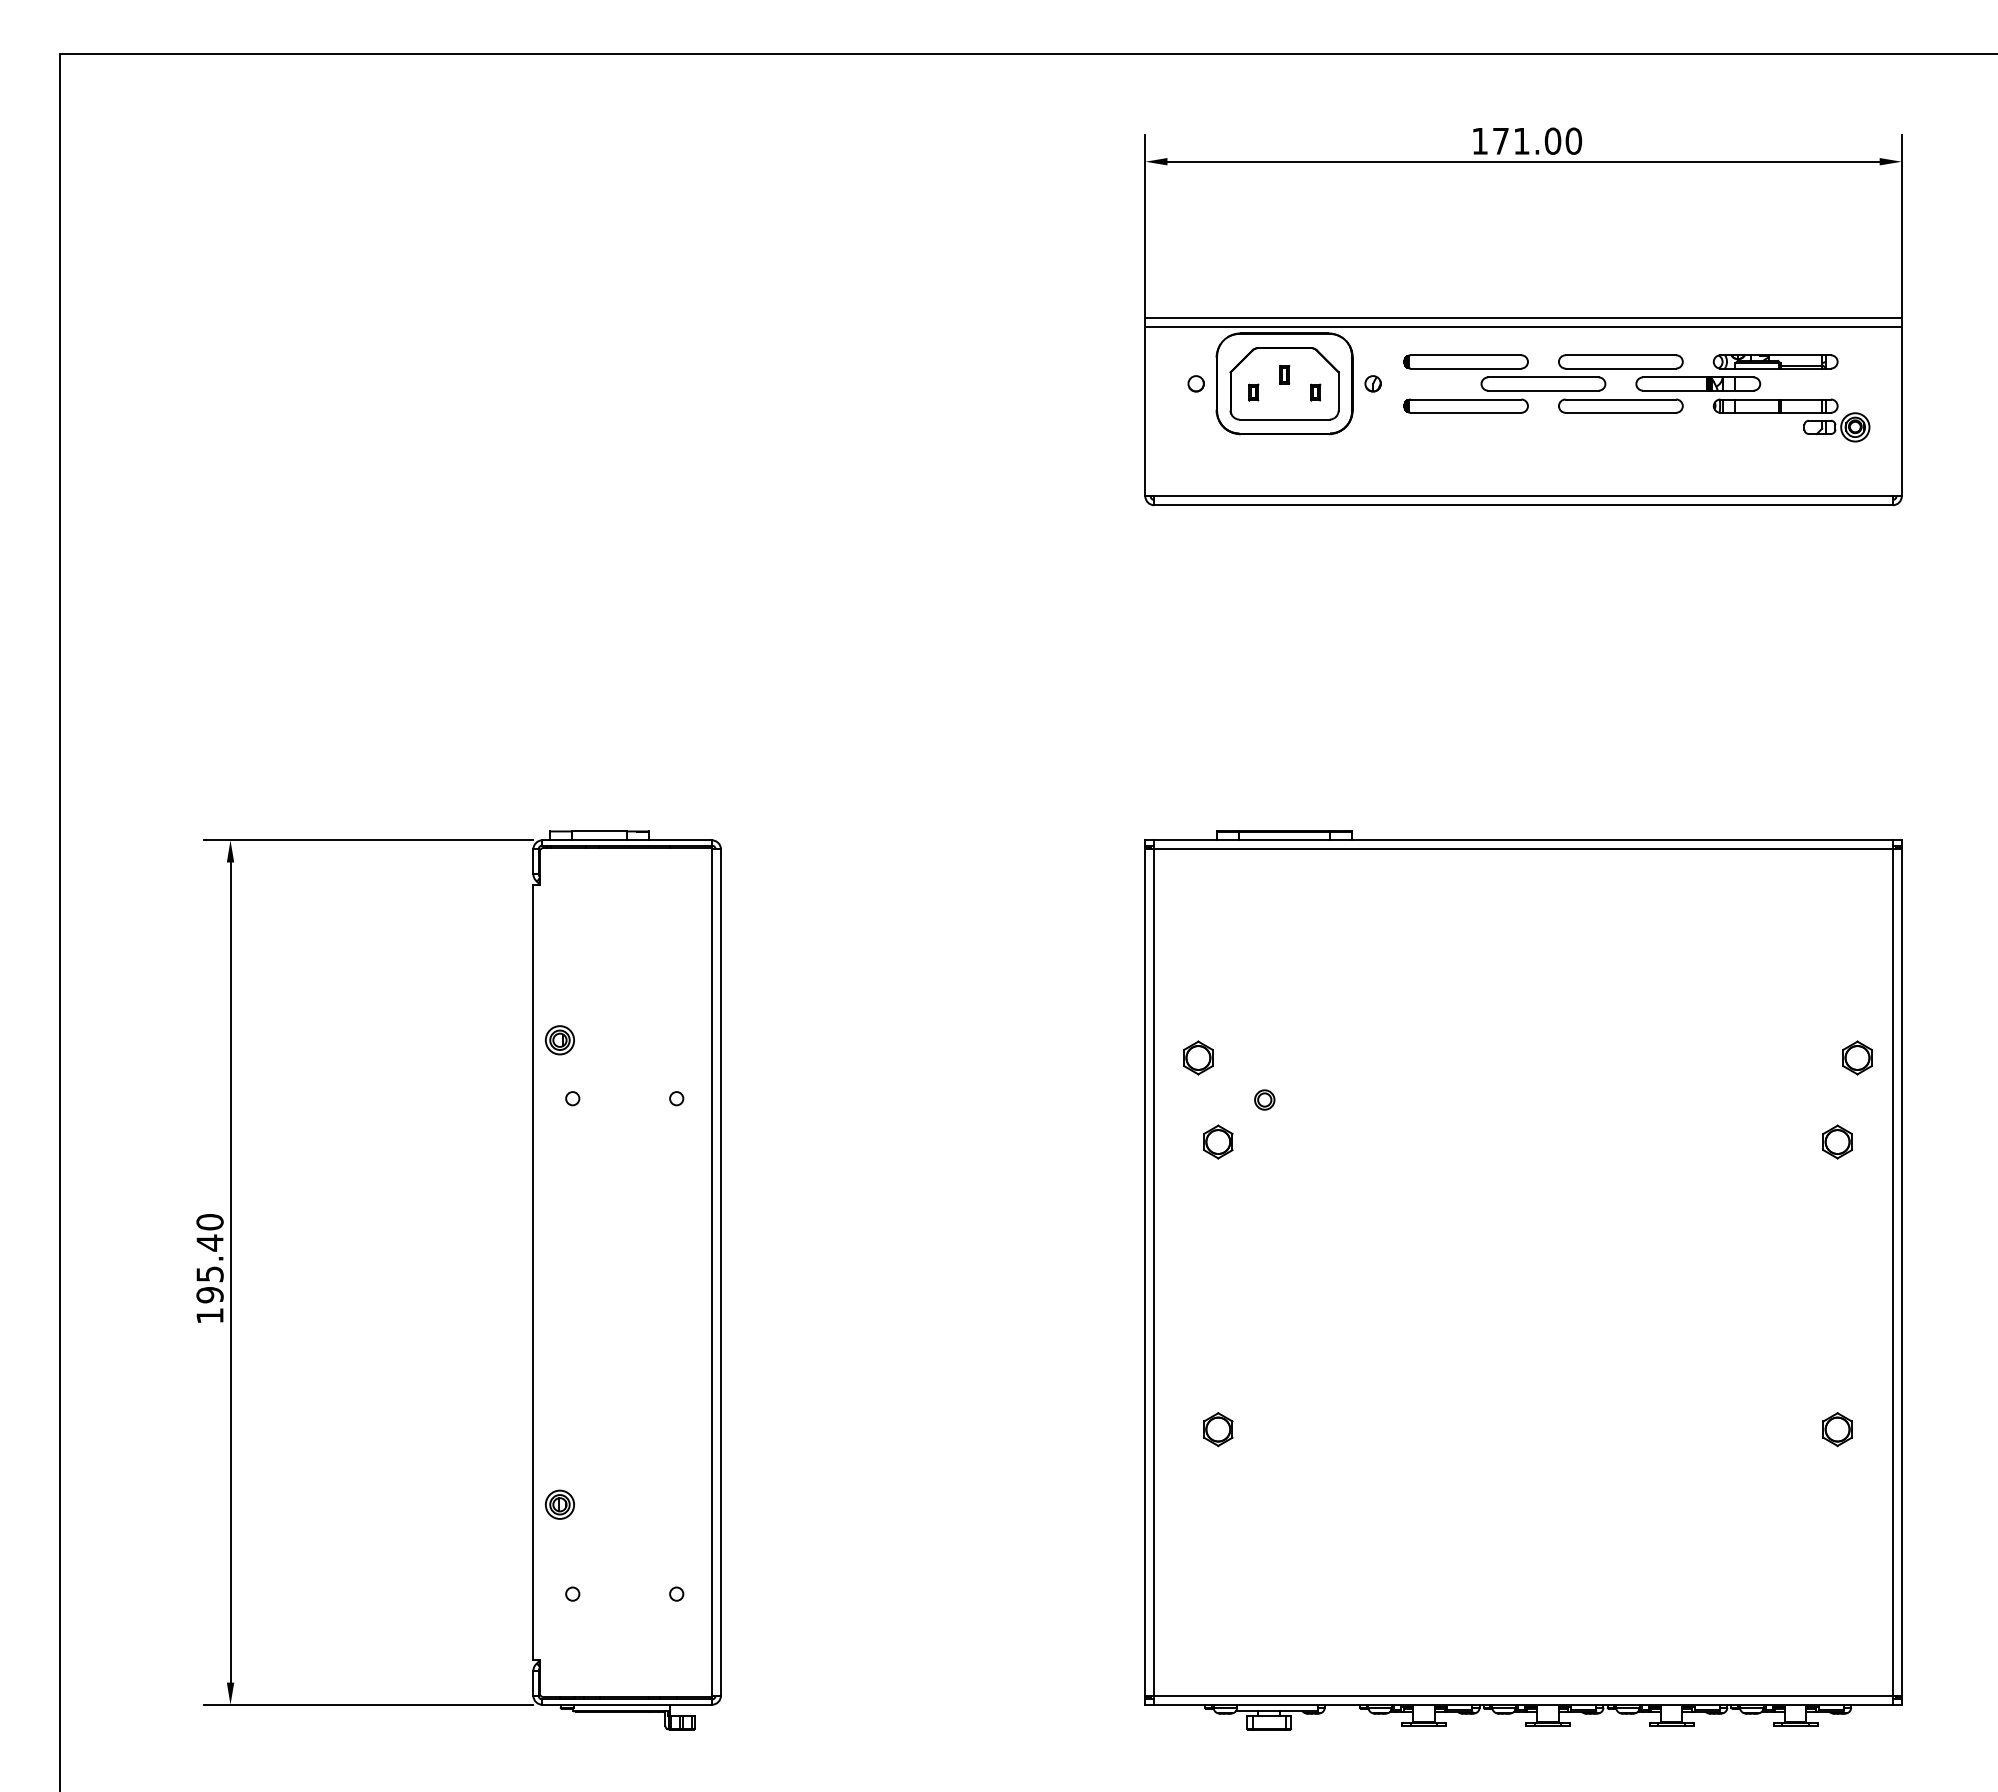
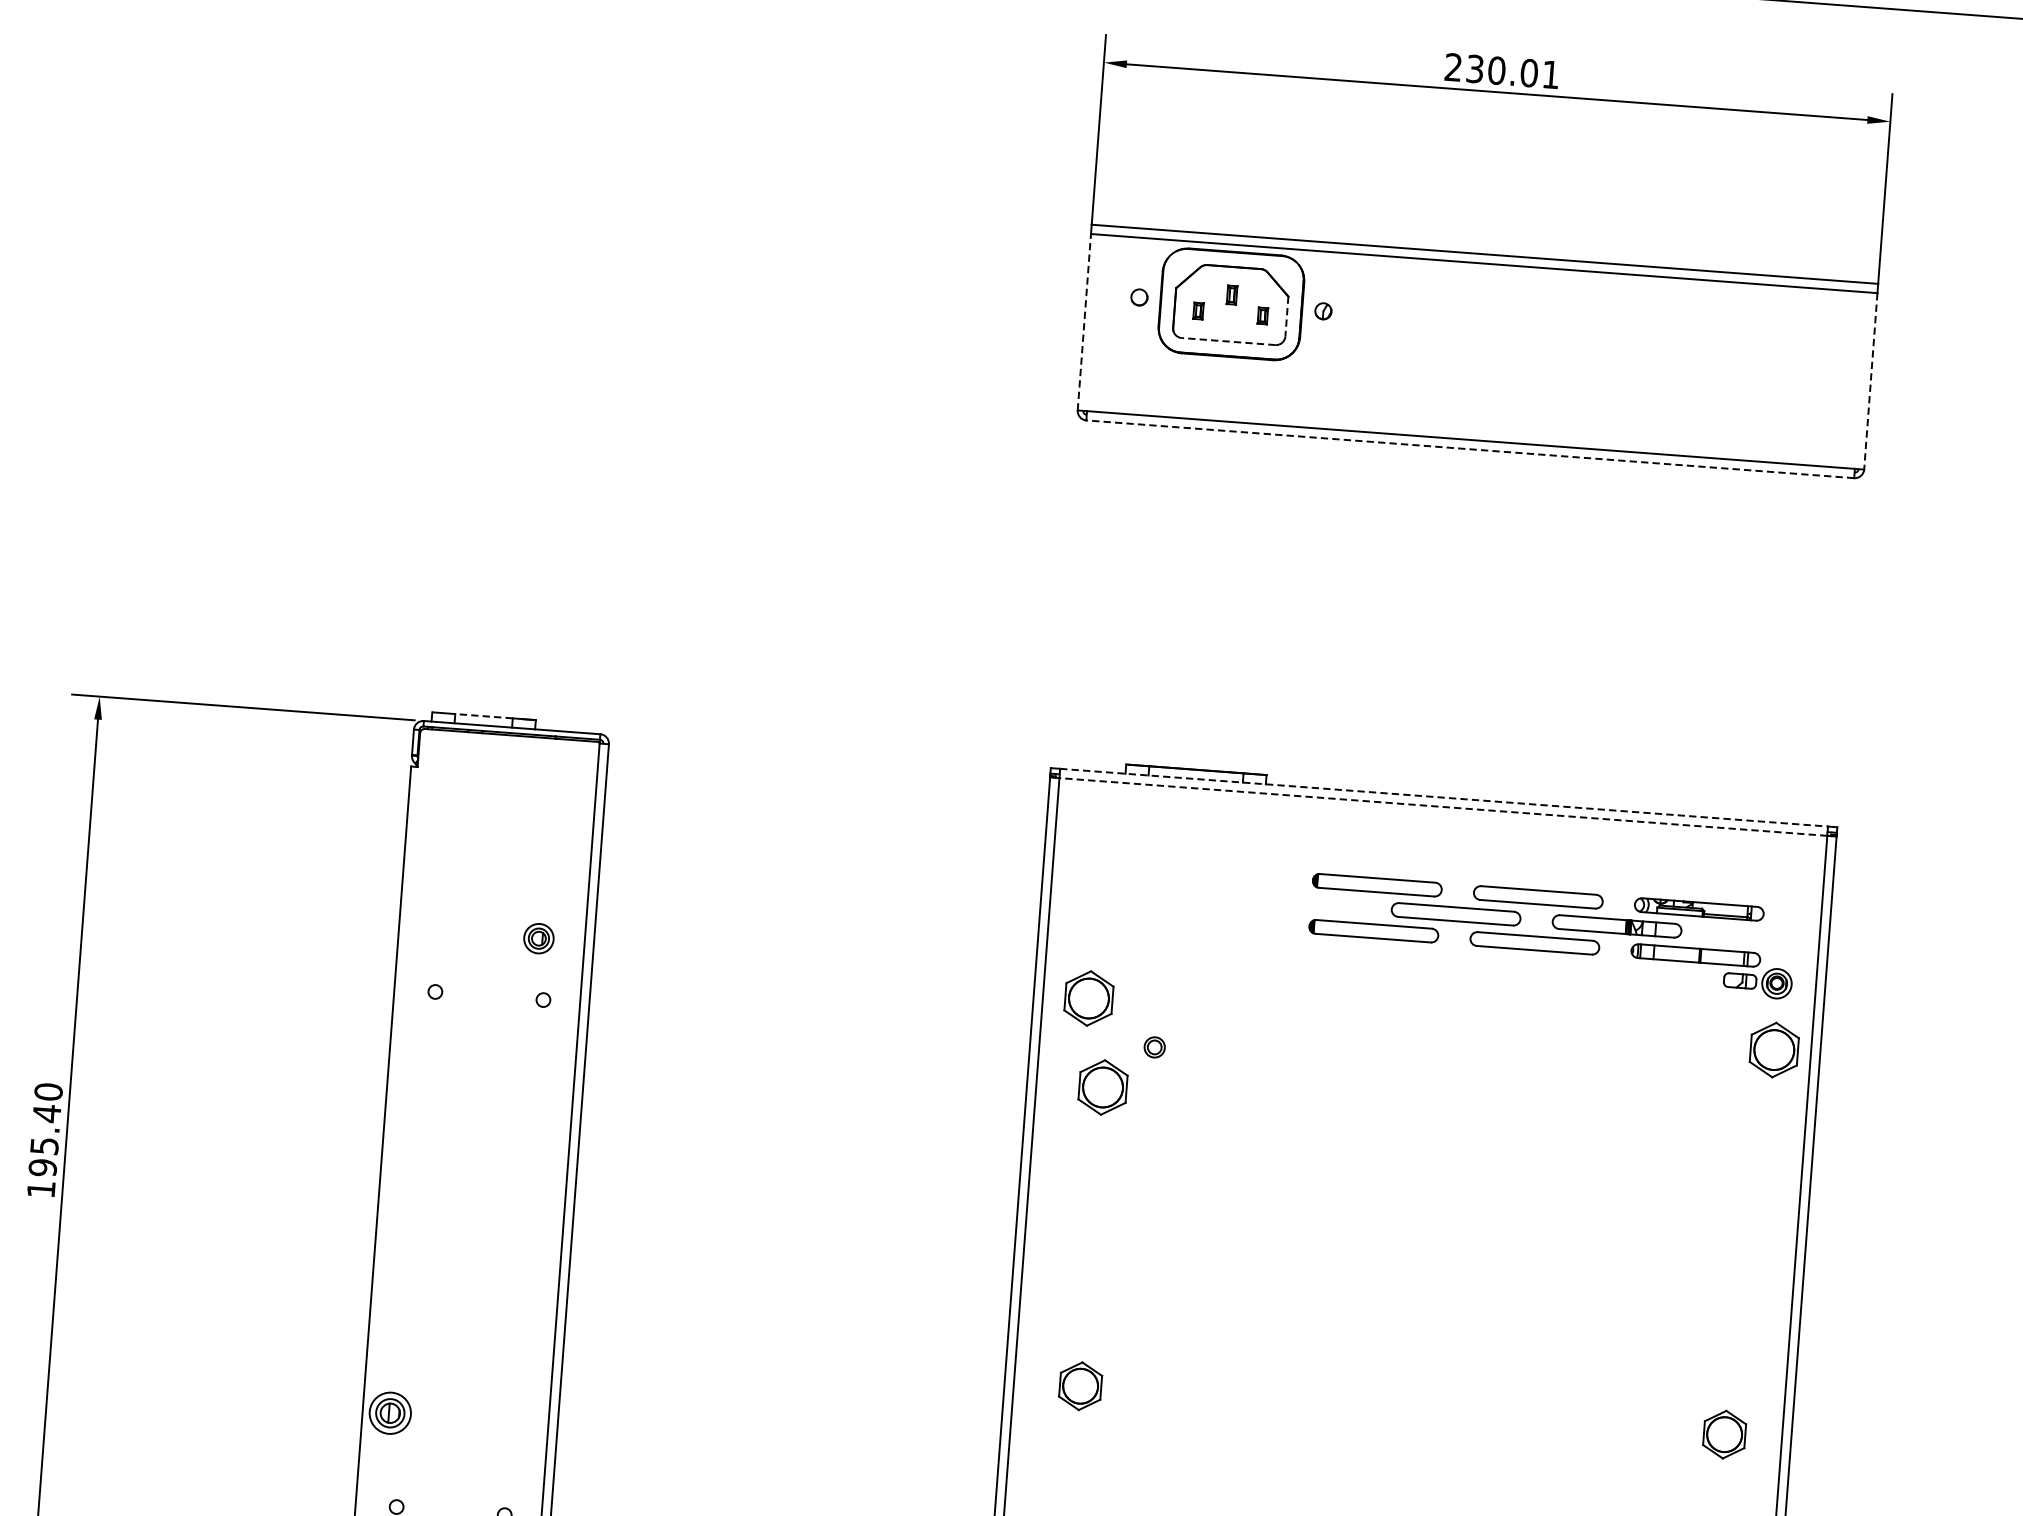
text: (1527, 140) -> (1502, 70), 171.00 -> 230.01
line: (1338, 391) -> (1286, 316), solid -> dashed
part: (1636, 398) -> (1551, 936), moved
line: (1145, 411) -> (1084, 322), solid -> dashed
line: (1901, 411) -> (1870, 381), solid -> dashed
line: (1284, 419) -> (1228, 341), solid -> dashed
line: (1523, 505) -> (1470, 449), solid -> dashed
line: (599, 831) -> (484, 716), solid -> dashed
line: (1524, 840) -> (1445, 797), solid -> dashed
line: (1523, 849) -> (1443, 807), solid -> dashed
part: (559, 1040) -> (538, 938), moved
part: (1198, 1057) -> (1089, 998), size x1.6
part: (1857, 1057) -> (1774, 1049), size x1.6
part: (1218, 1141) -> (1103, 1086), size x1.6
part: (1837, 1141) -> (1746, 1135), removed
part: (1218, 1429) -> (1080, 1386), size x1.4
part: (1837, 1429) -> (1724, 1434), size x1.4
part: (559, 1504) -> (389, 1412), size x1.4

